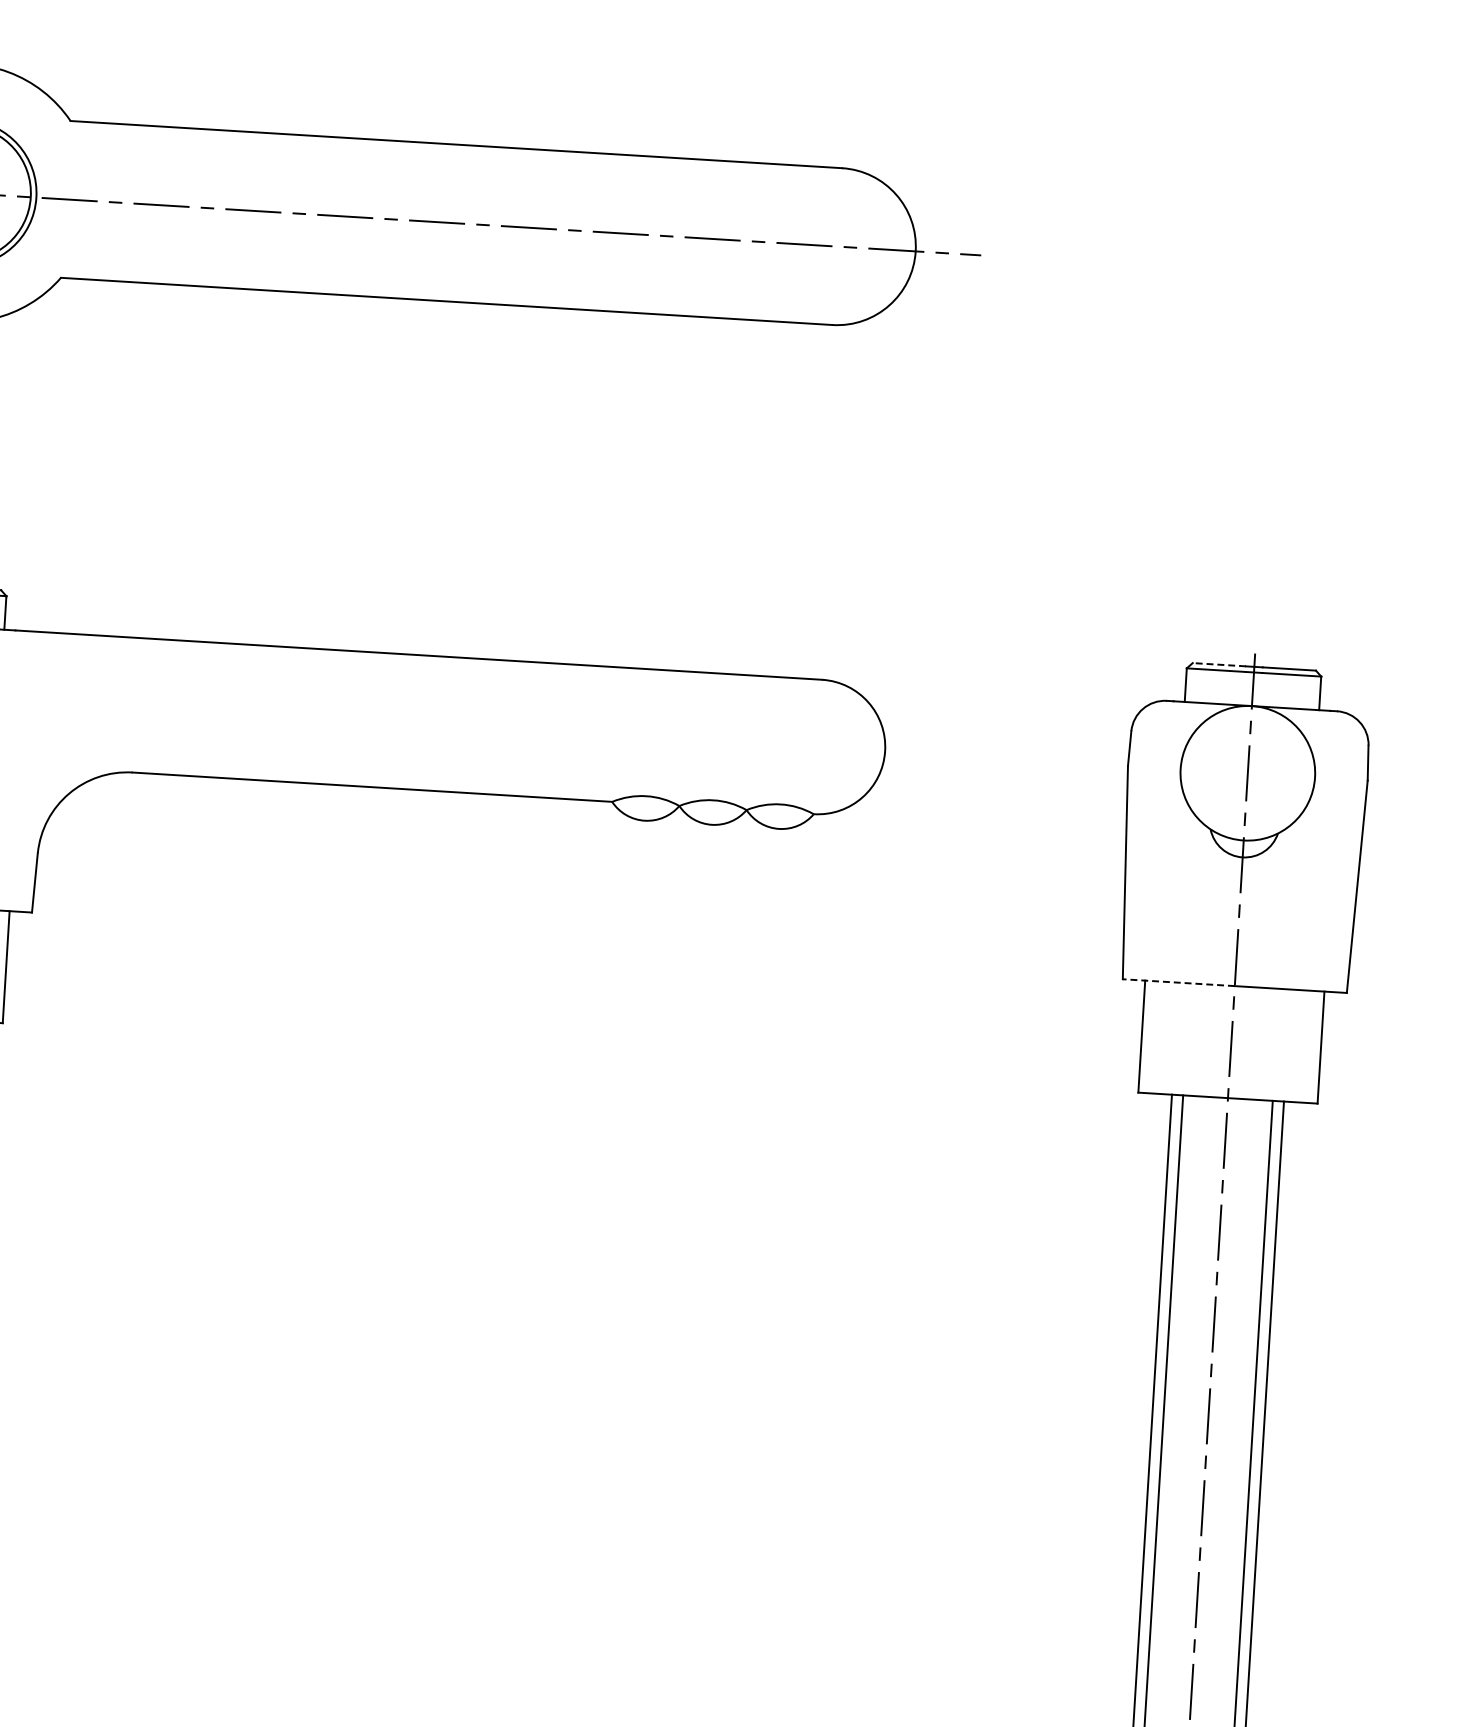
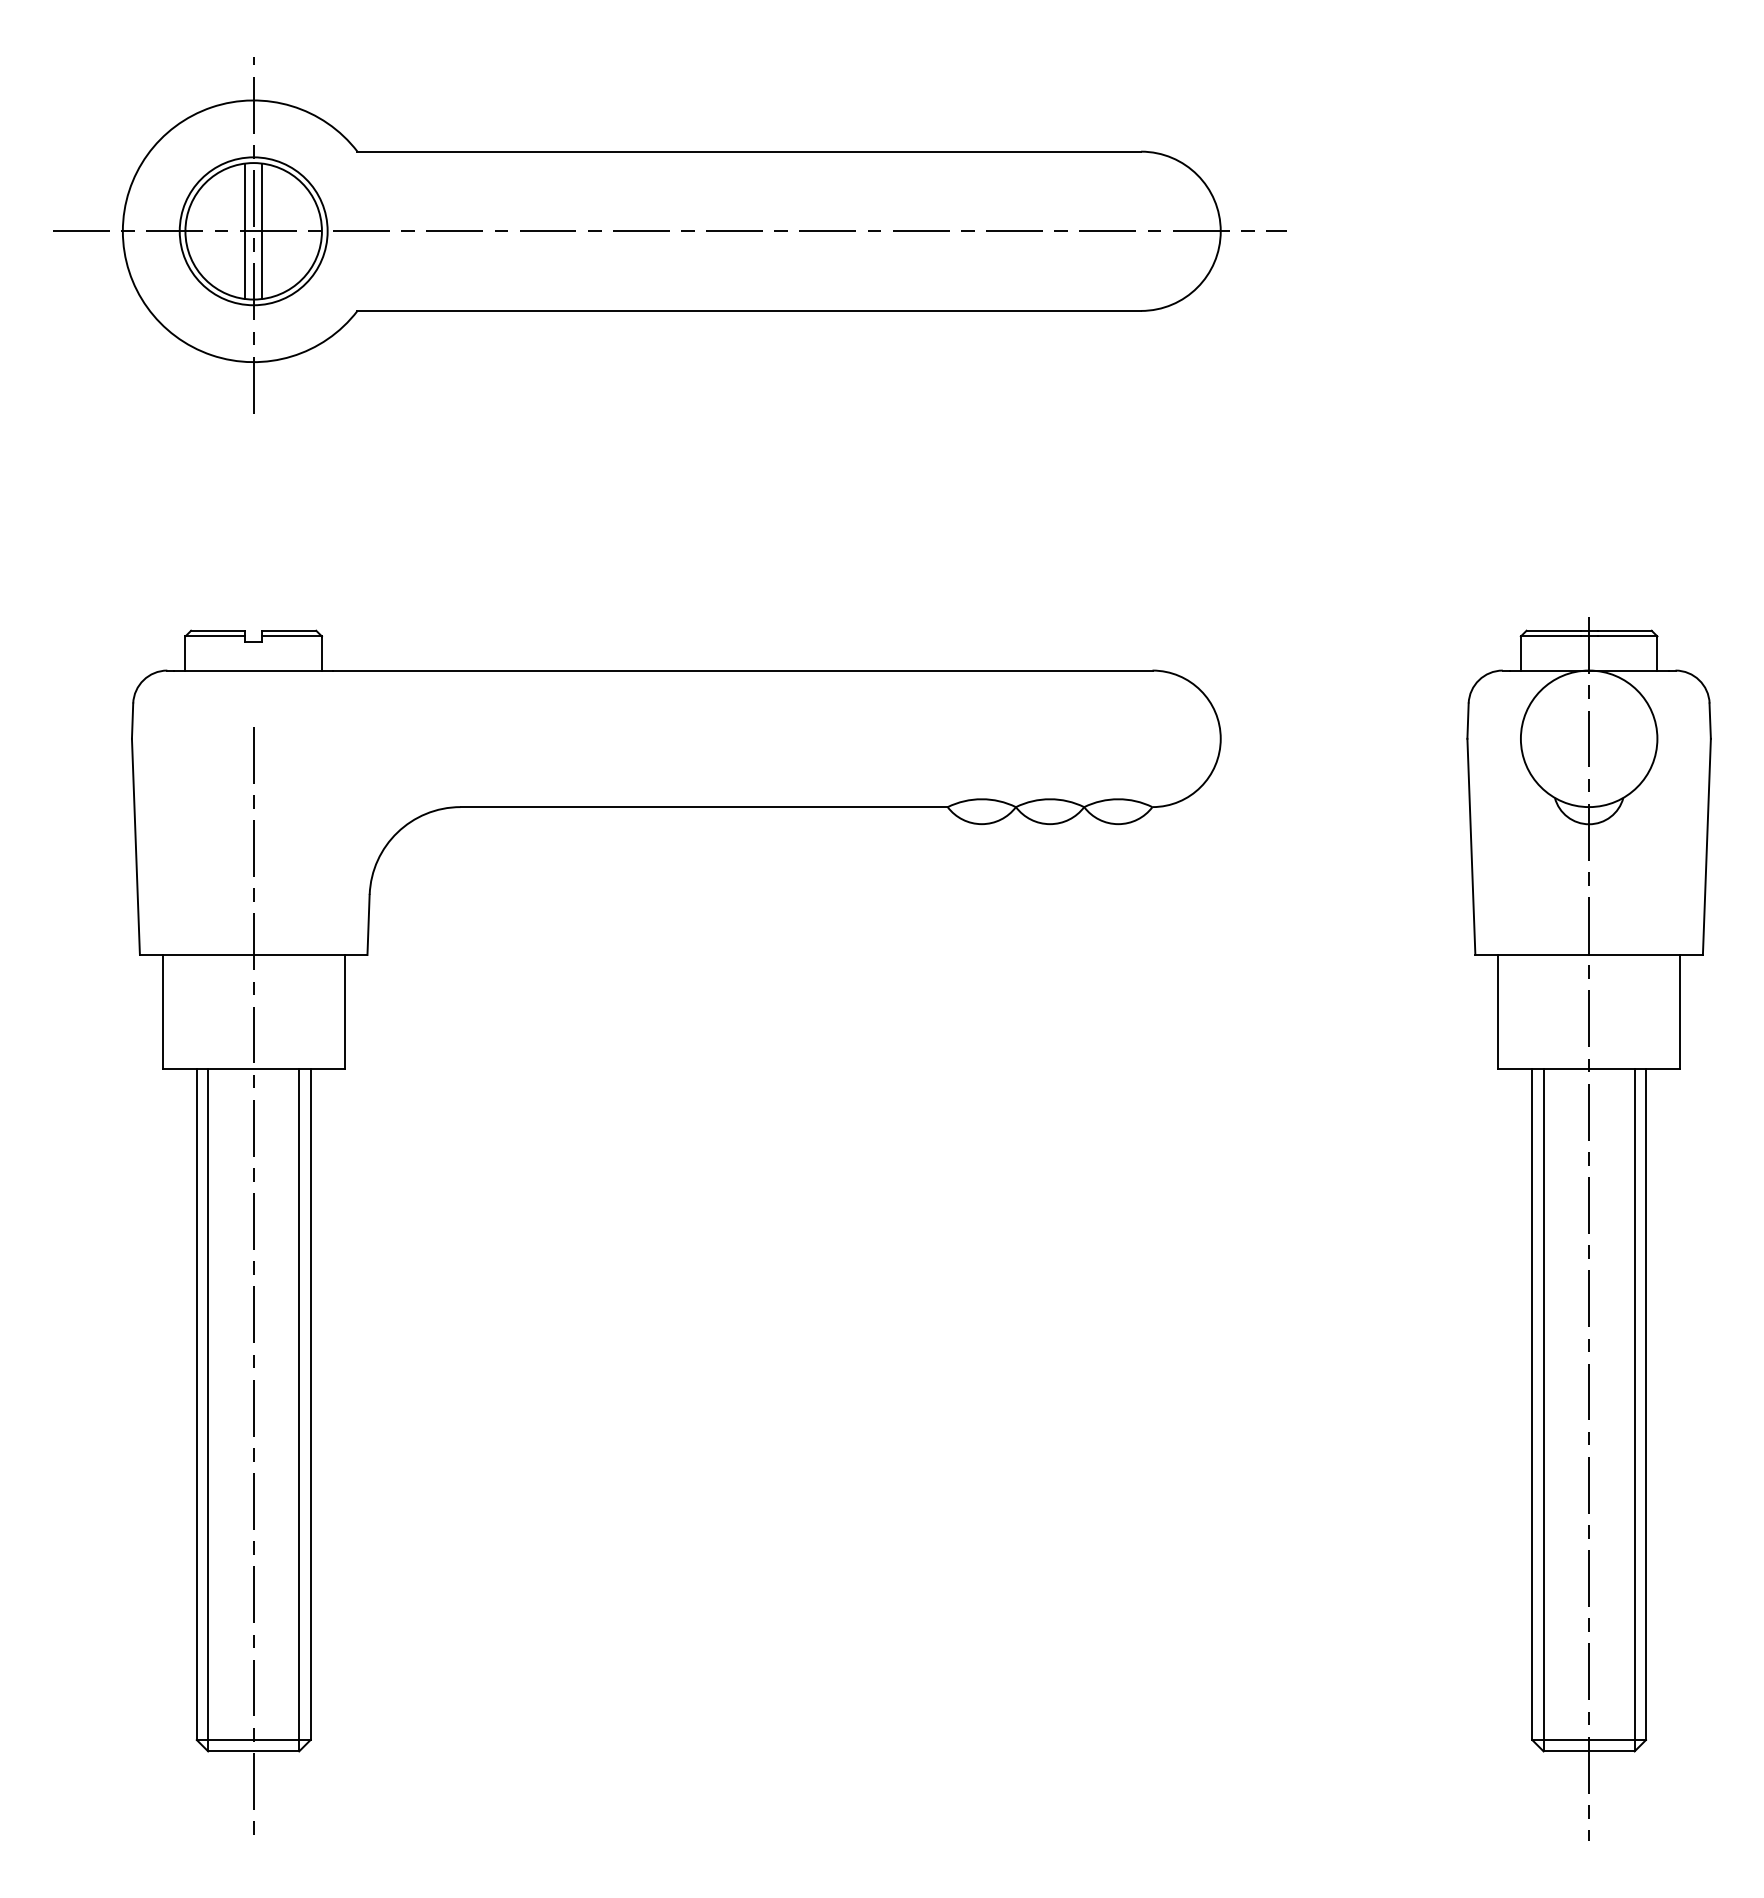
line: (1219, 664) -> (1553, 630), dashed -> solid
line: (1179, 983) -> (1532, 955), dashed -> solid

